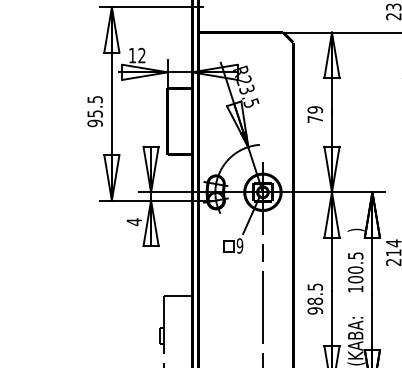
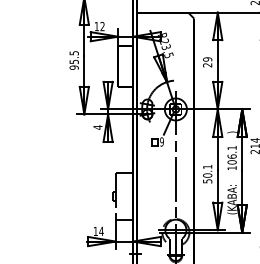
text: (315, 119) -> (207, 65), 79 -> 29
text: (354, 263) -> (231, 152), 100.5 -> 106.1
text: (315, 297) -> (207, 173), 98.5 -> 50.1

